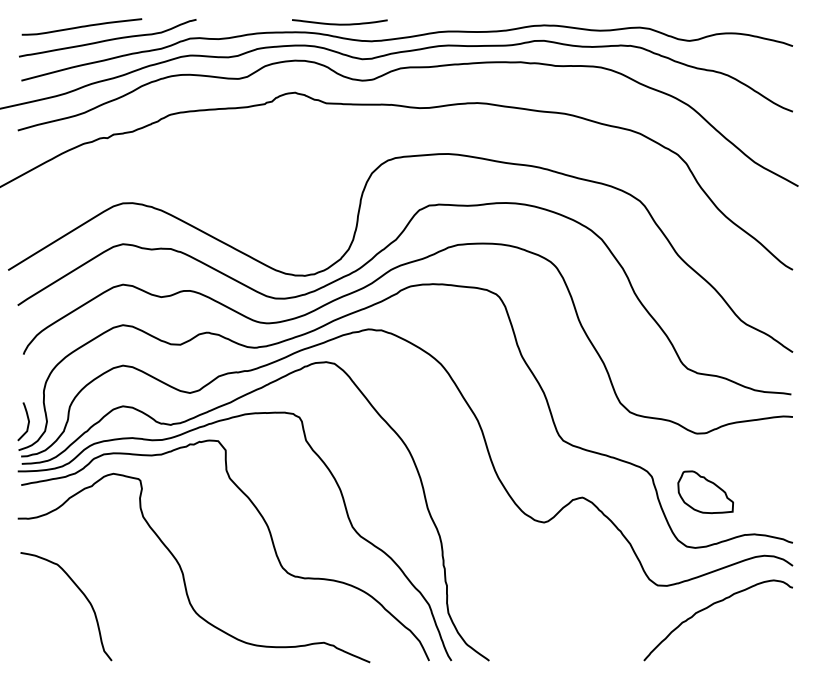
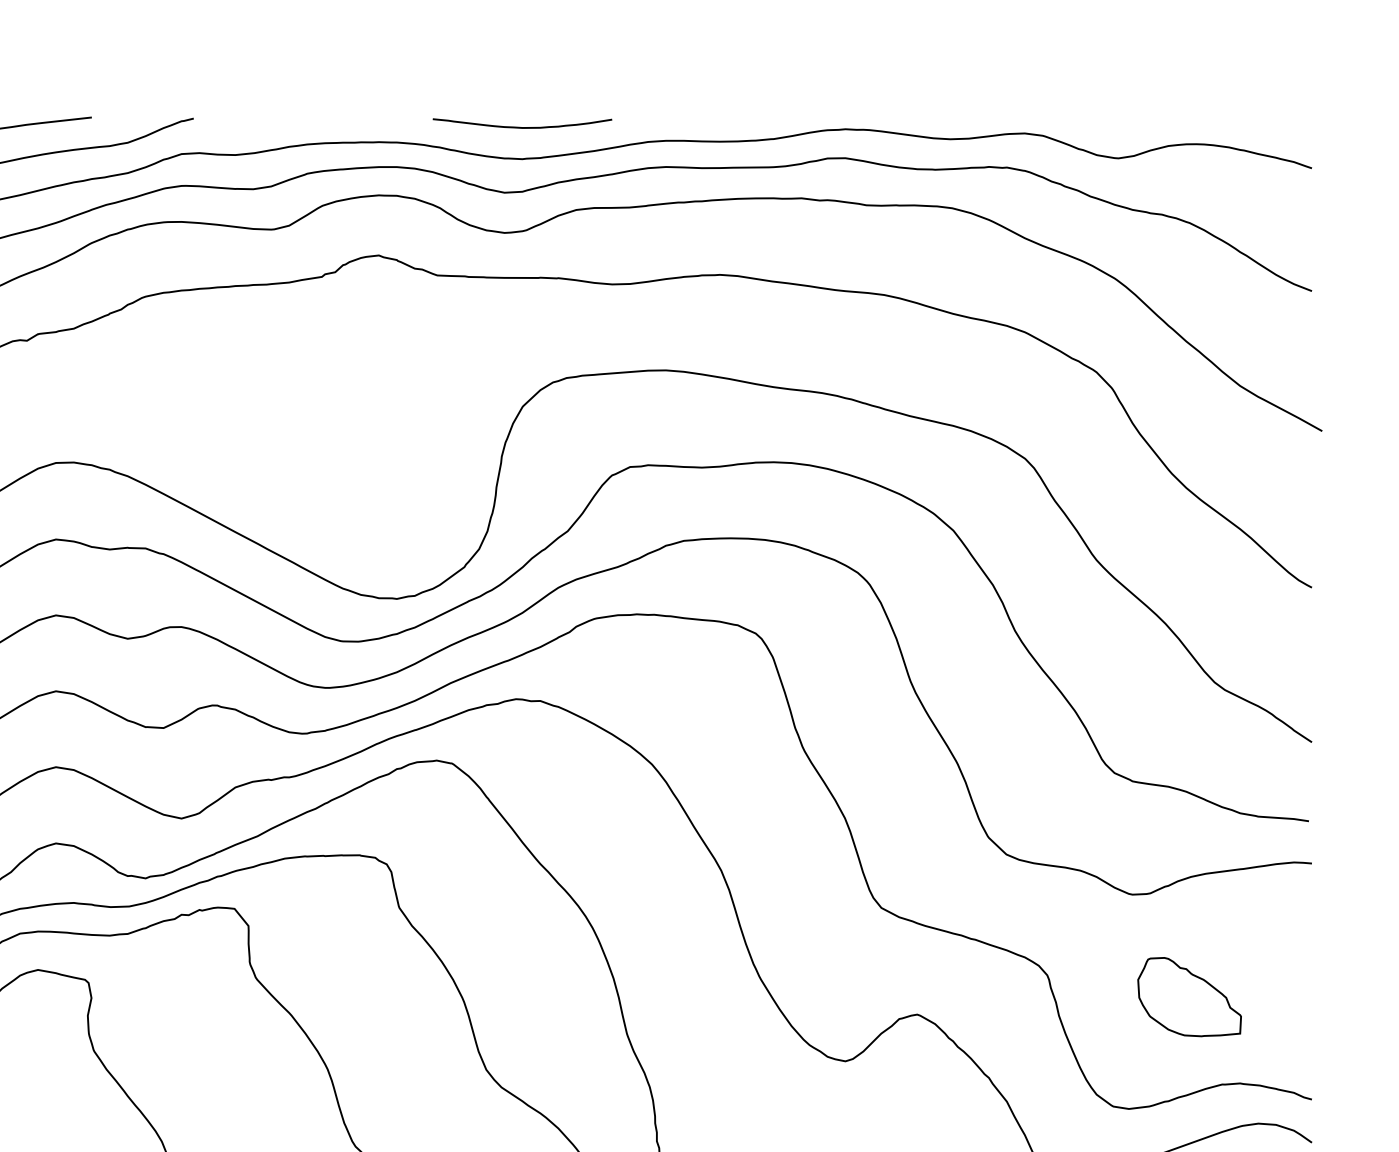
curve: (339, 23) -> (521, 125), moved
part: (705, 492) -> (1189, 997), moved

